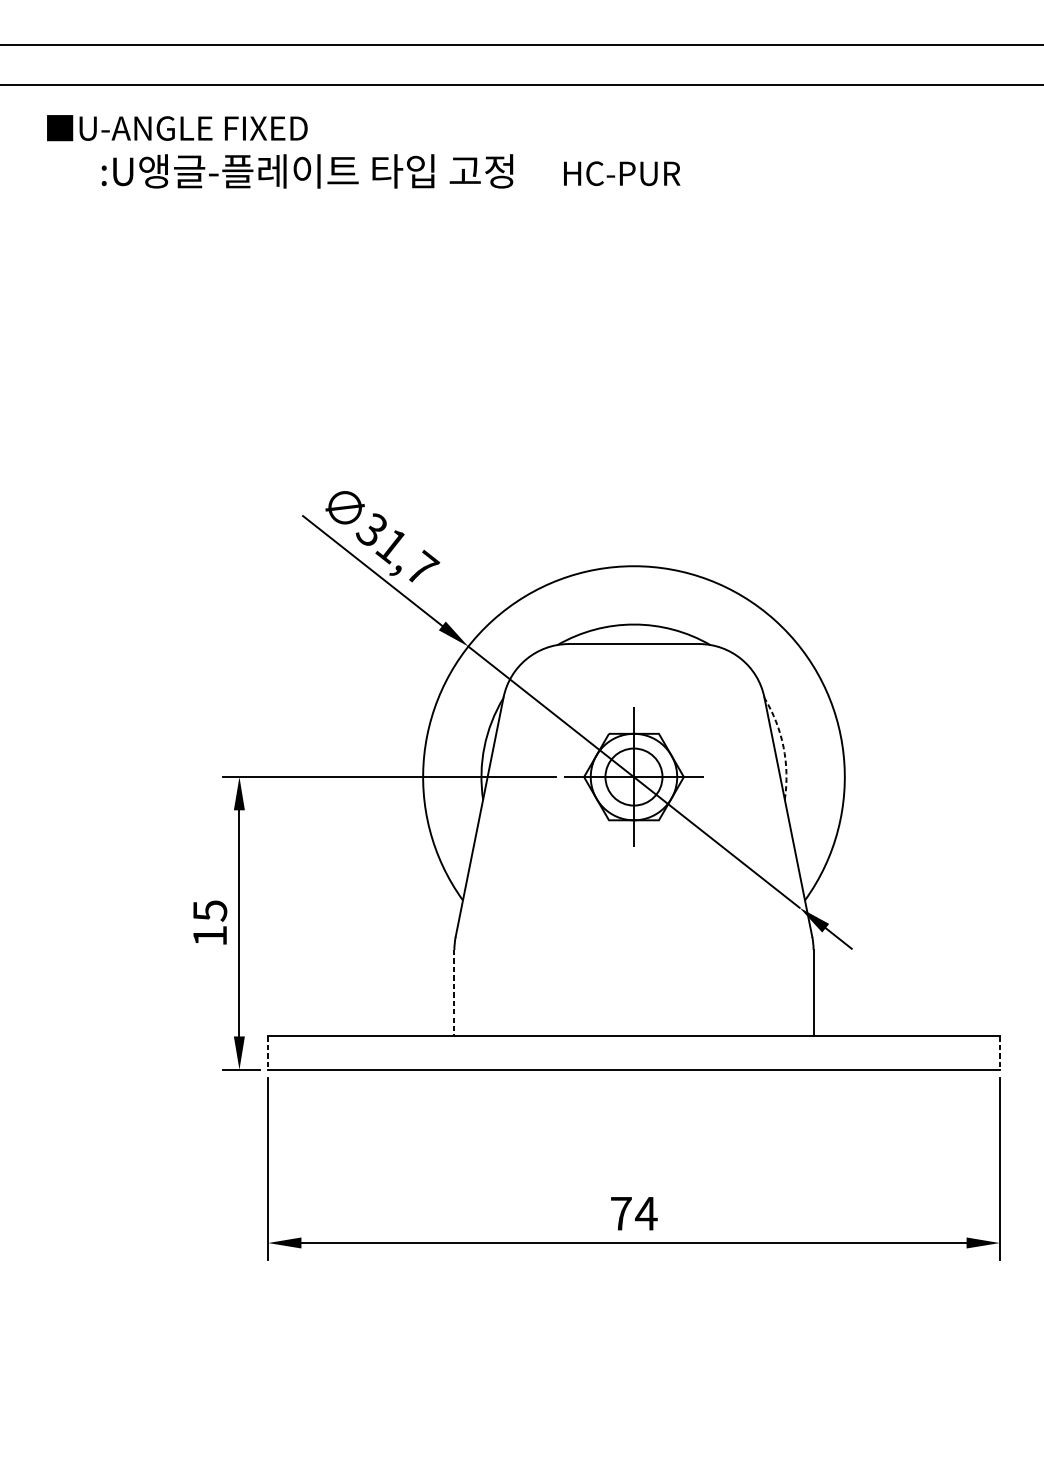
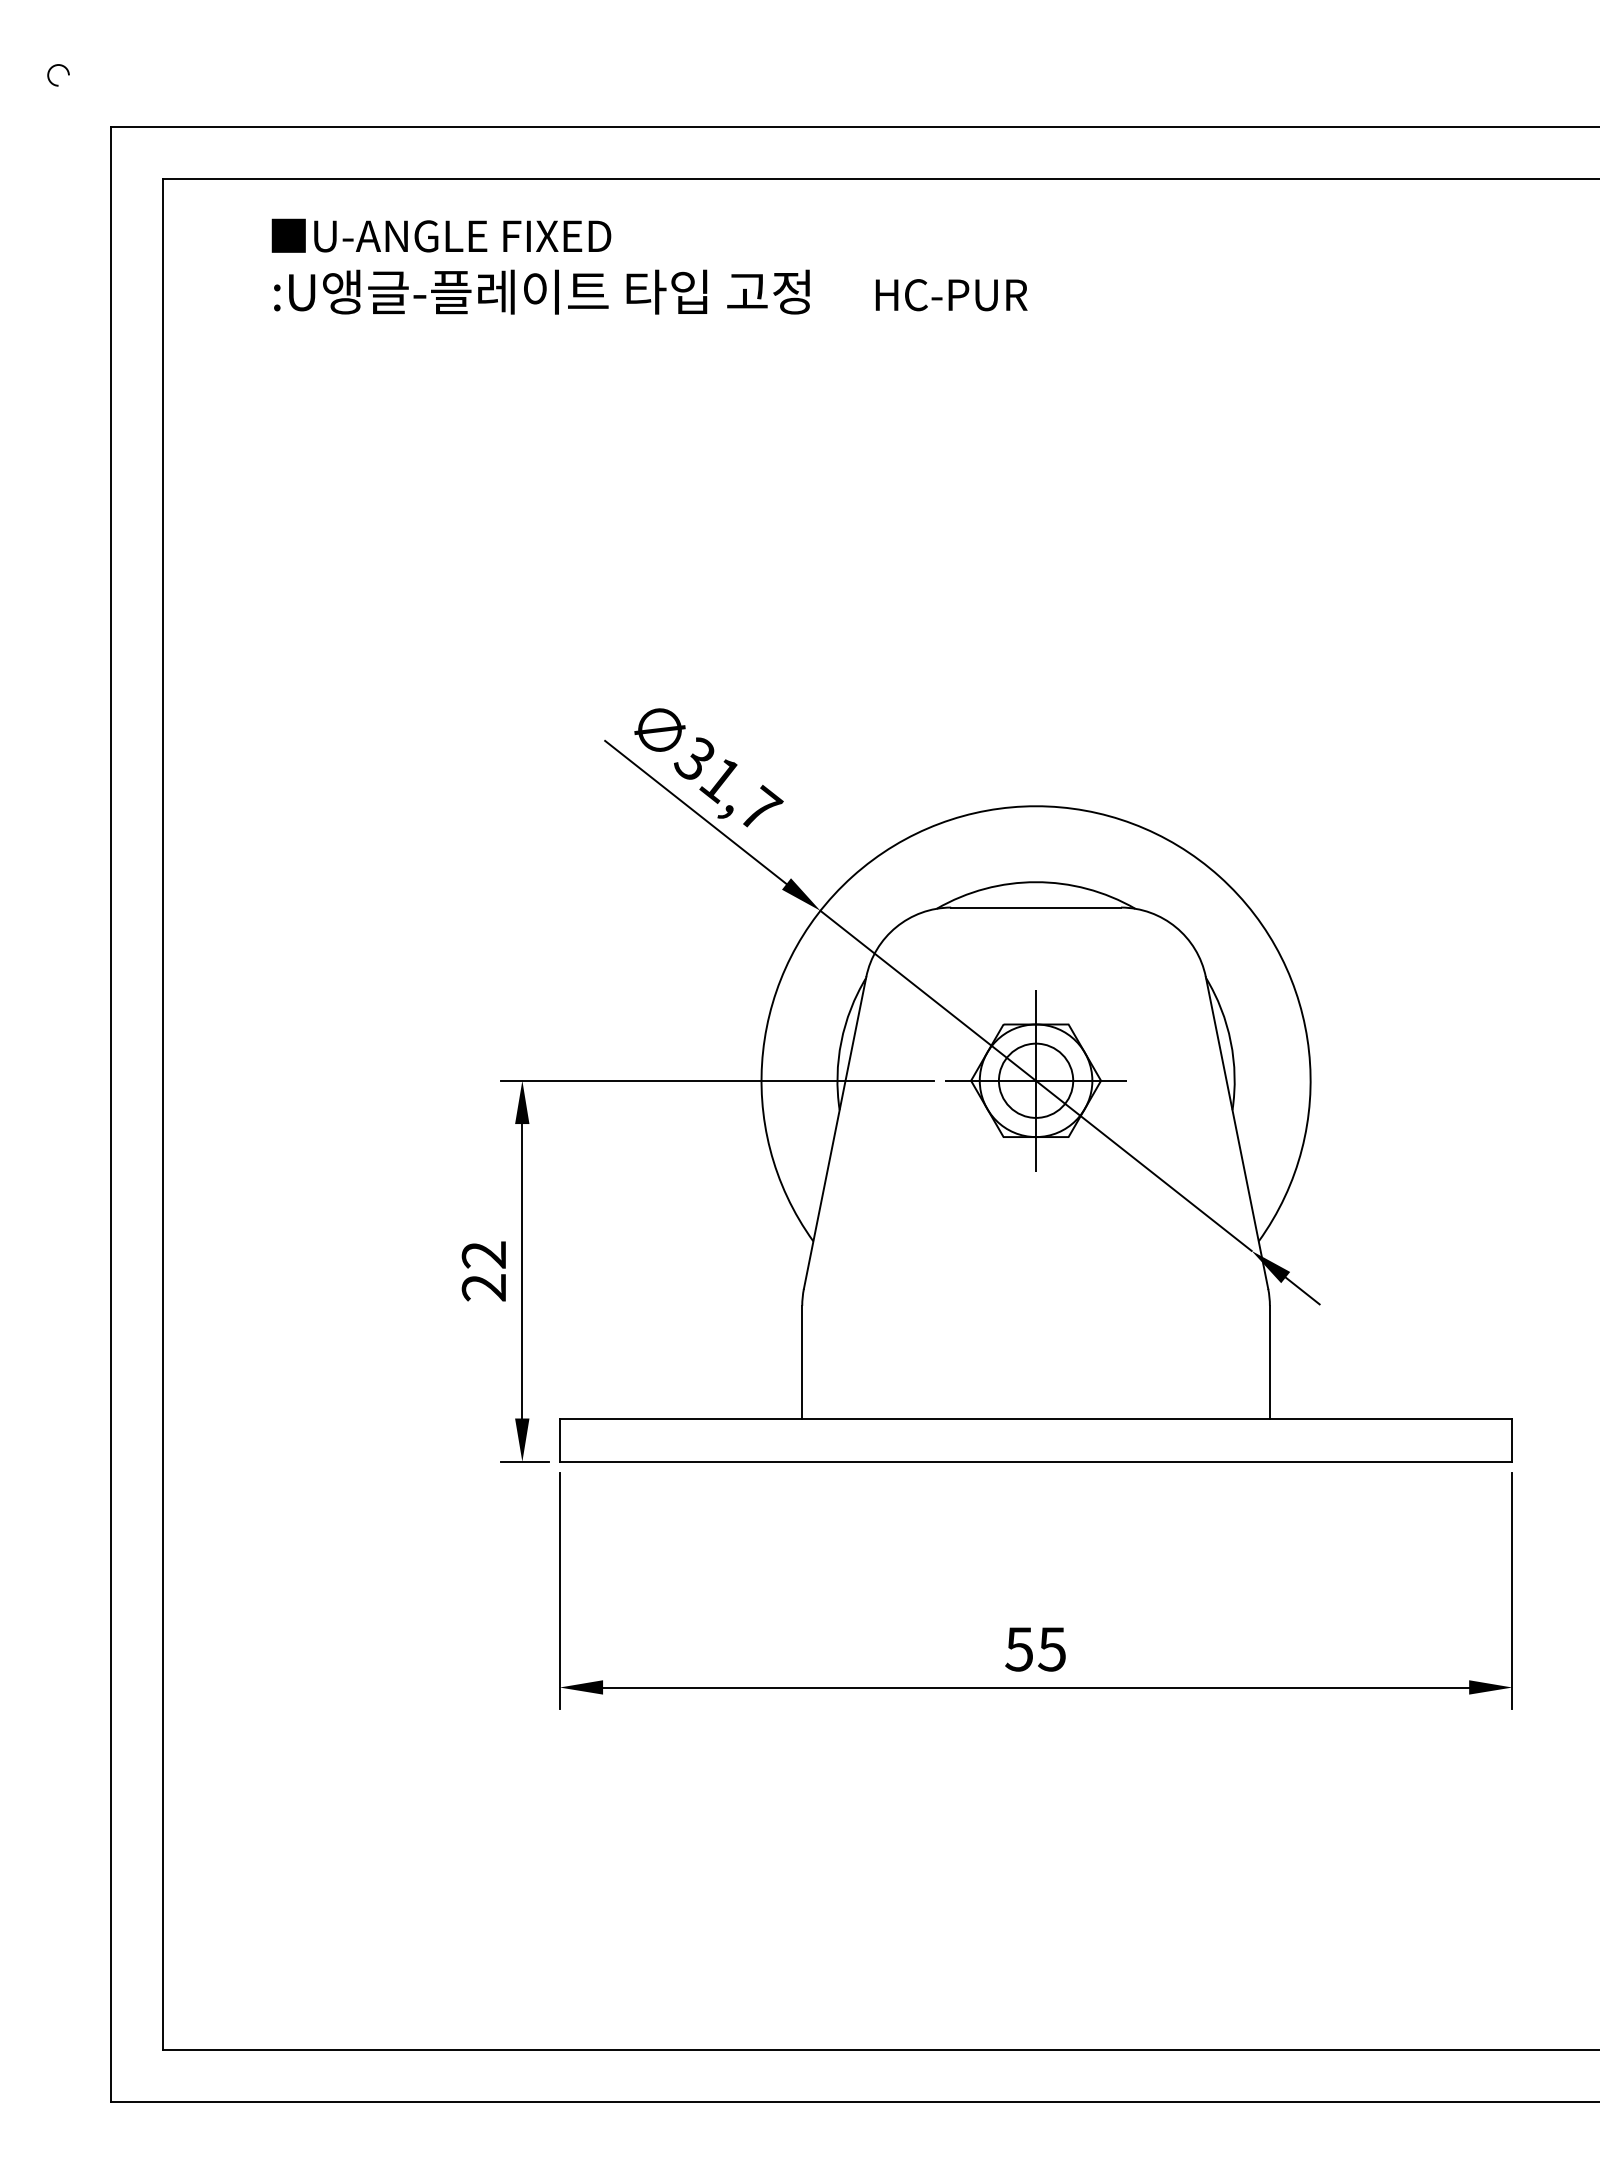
text: (390, 170) -> (650, 291), moved
arc: (783, 746) -> (1230, 1041), dashed -> solid
text: (209, 923) -> (483, 1271), 15 -> 22
line: (454, 993) -> (802, 1362), dashed -> solid
line: (267, 1053) -> (559, 1440), dashed -> solid
line: (999, 1053) -> (1512, 1440), dashed -> solid
text: (633, 1213) -> (1035, 1649), 74 -> 55

